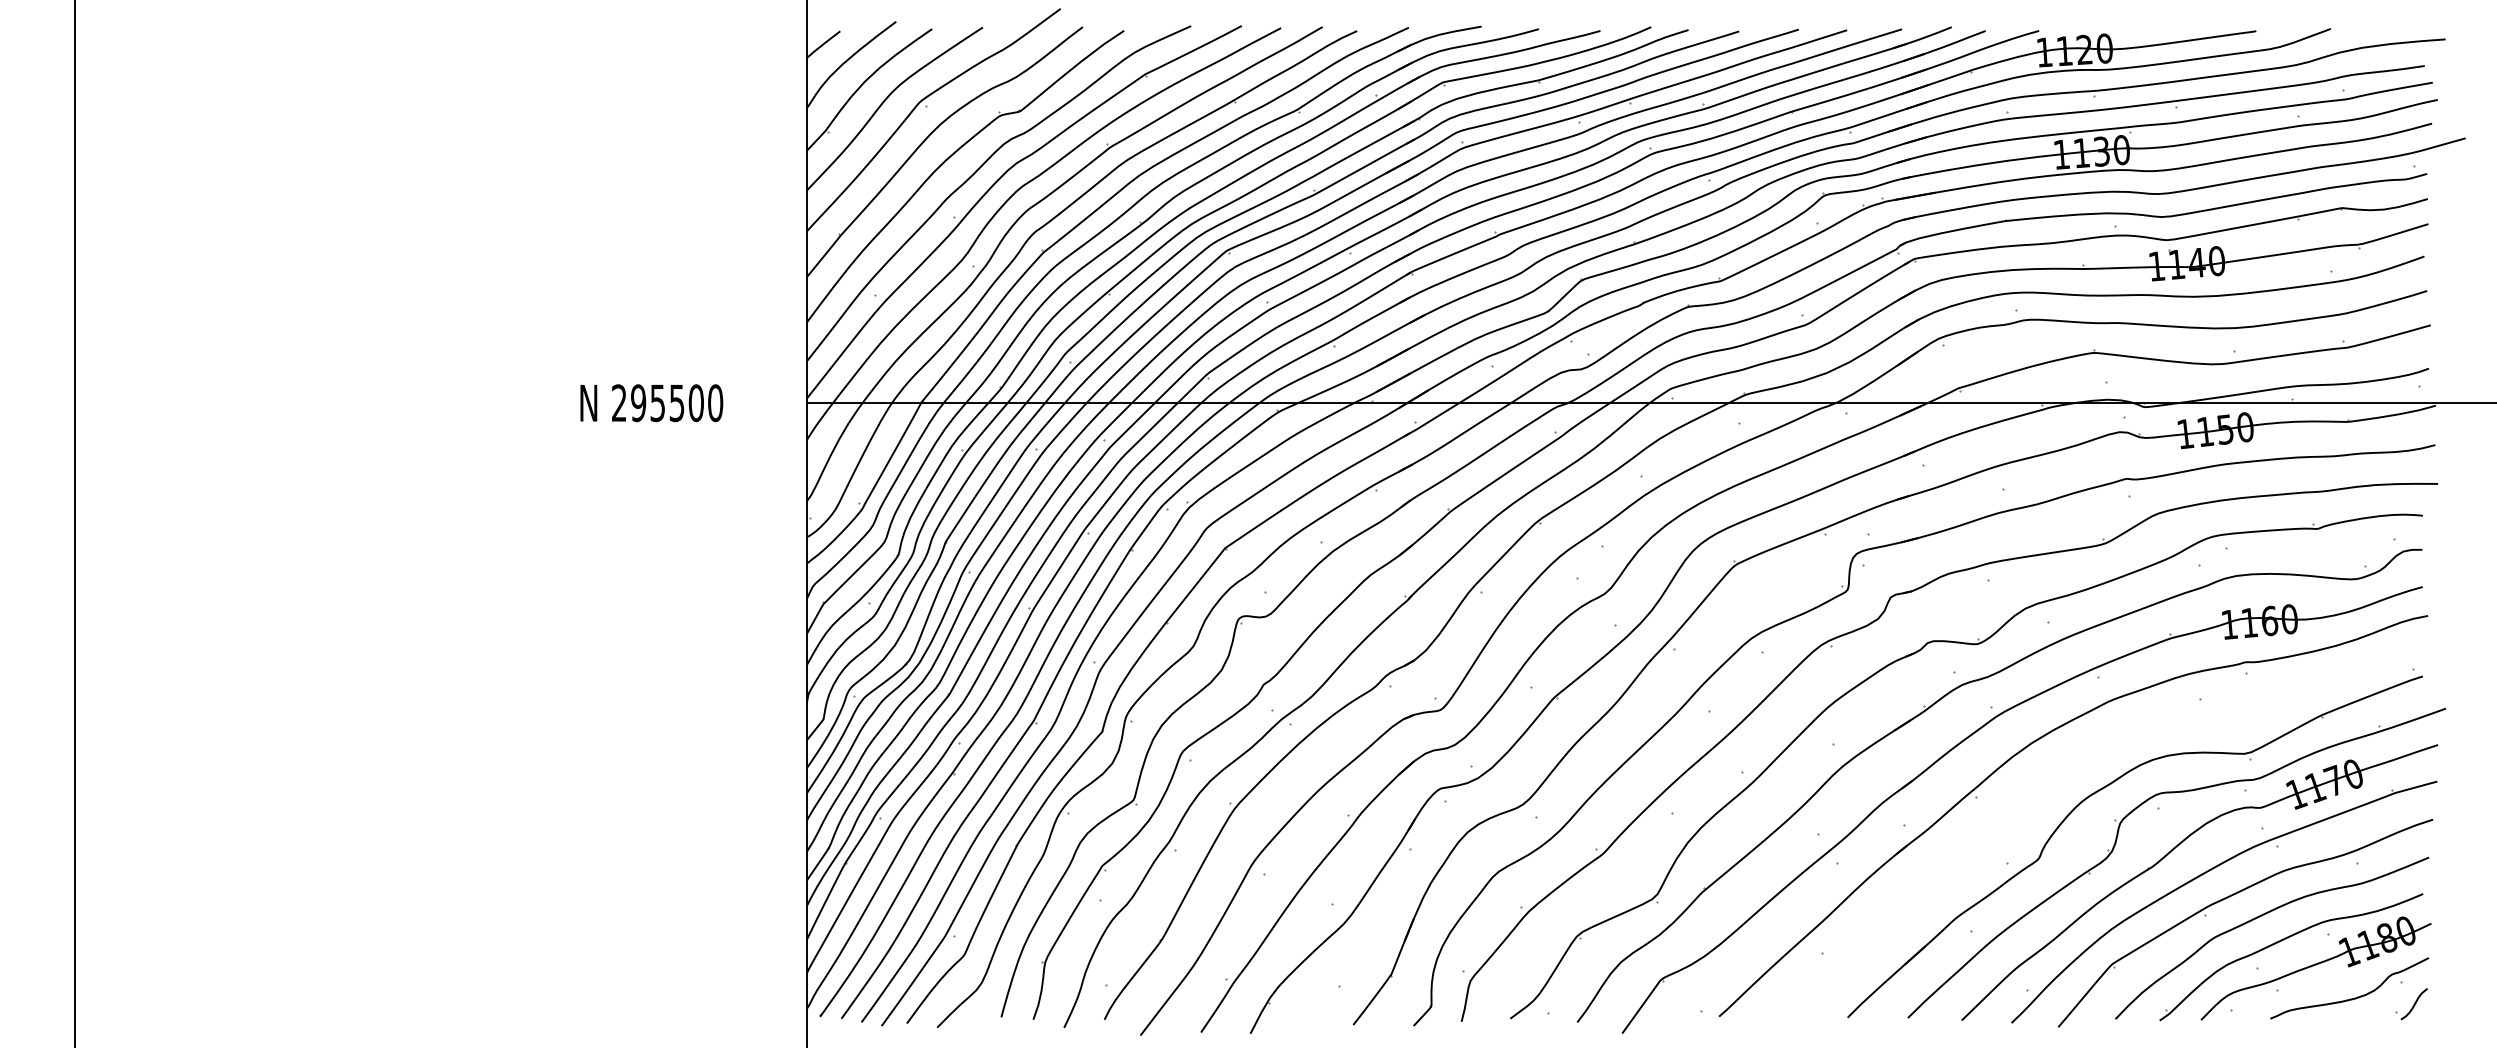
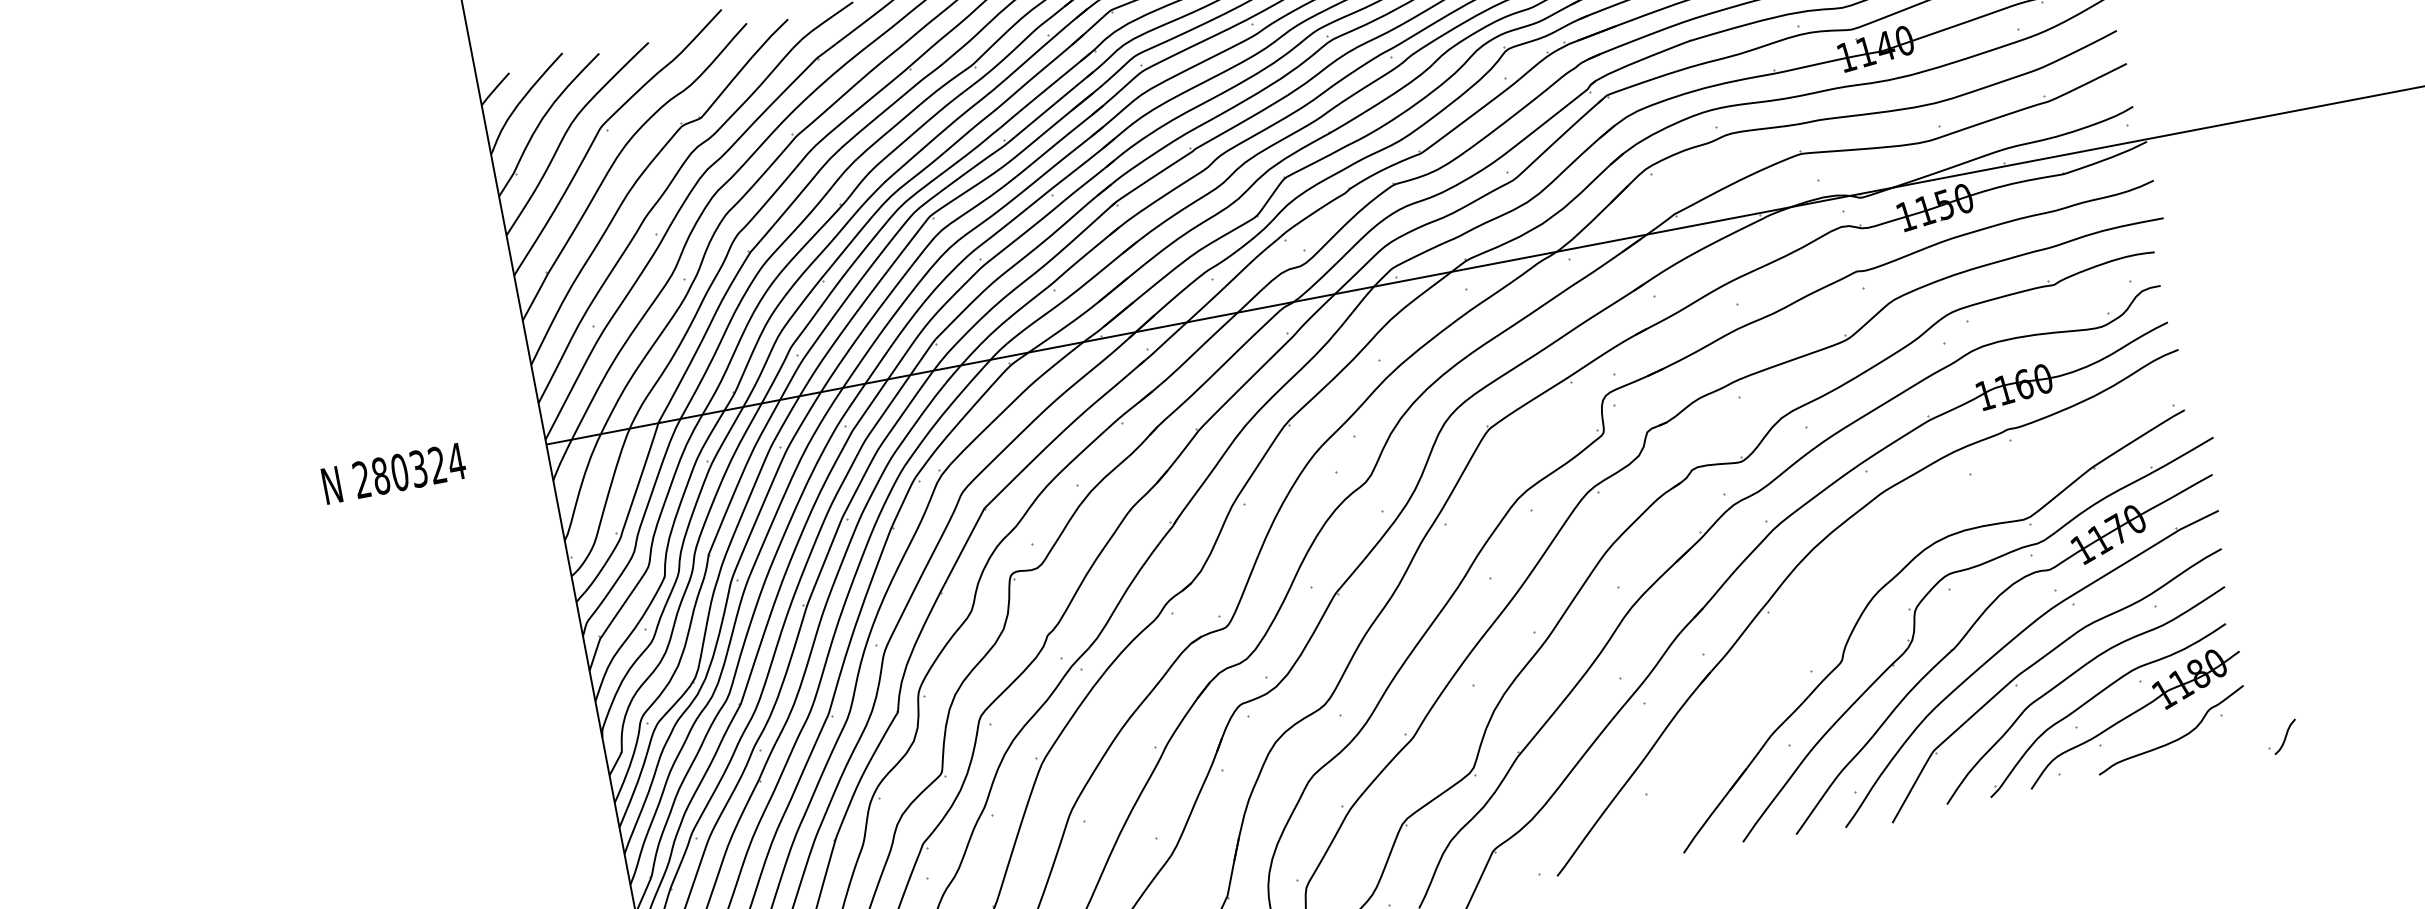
text: (677, 403) -> (419, 469), 295500 -> 280324
part: (2411, 1004) -> (2282, 737), moved

